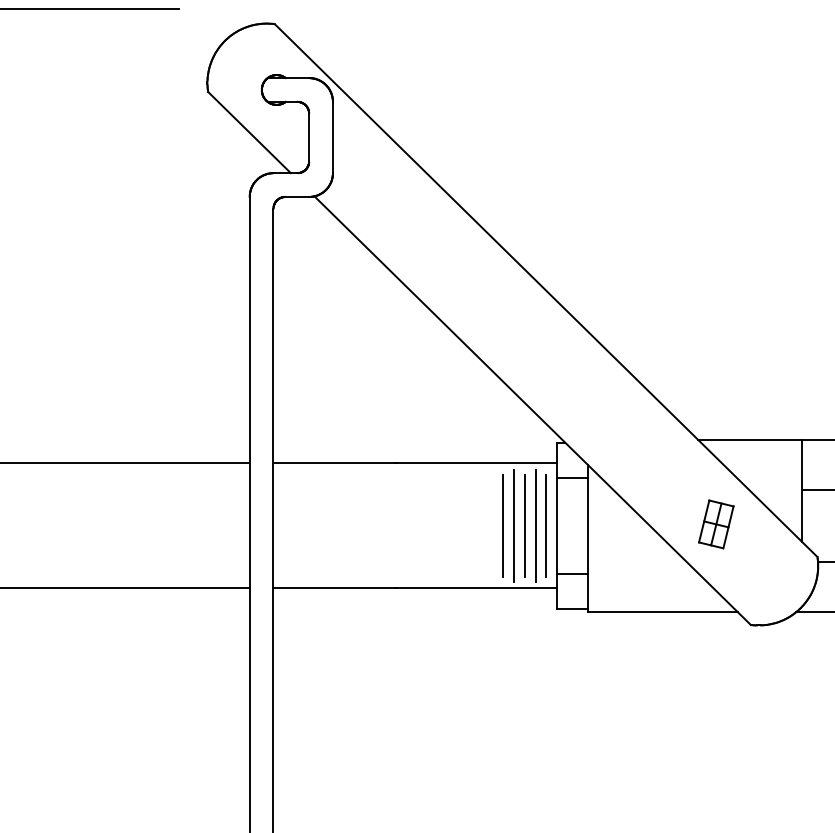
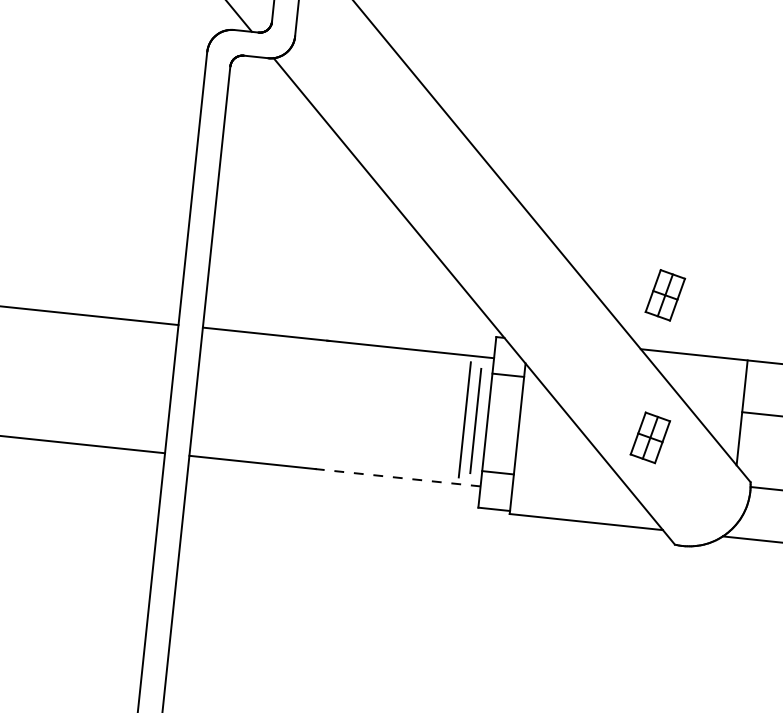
part: (716, 385) -> (665, 295), added
line: (502, 525) -> (431, 415), removed
line: (514, 525) -> (443, 417), removed
line: (524, 525) -> (453, 418), removed
line: (475, 588) -> (396, 477), solid -> dashed

